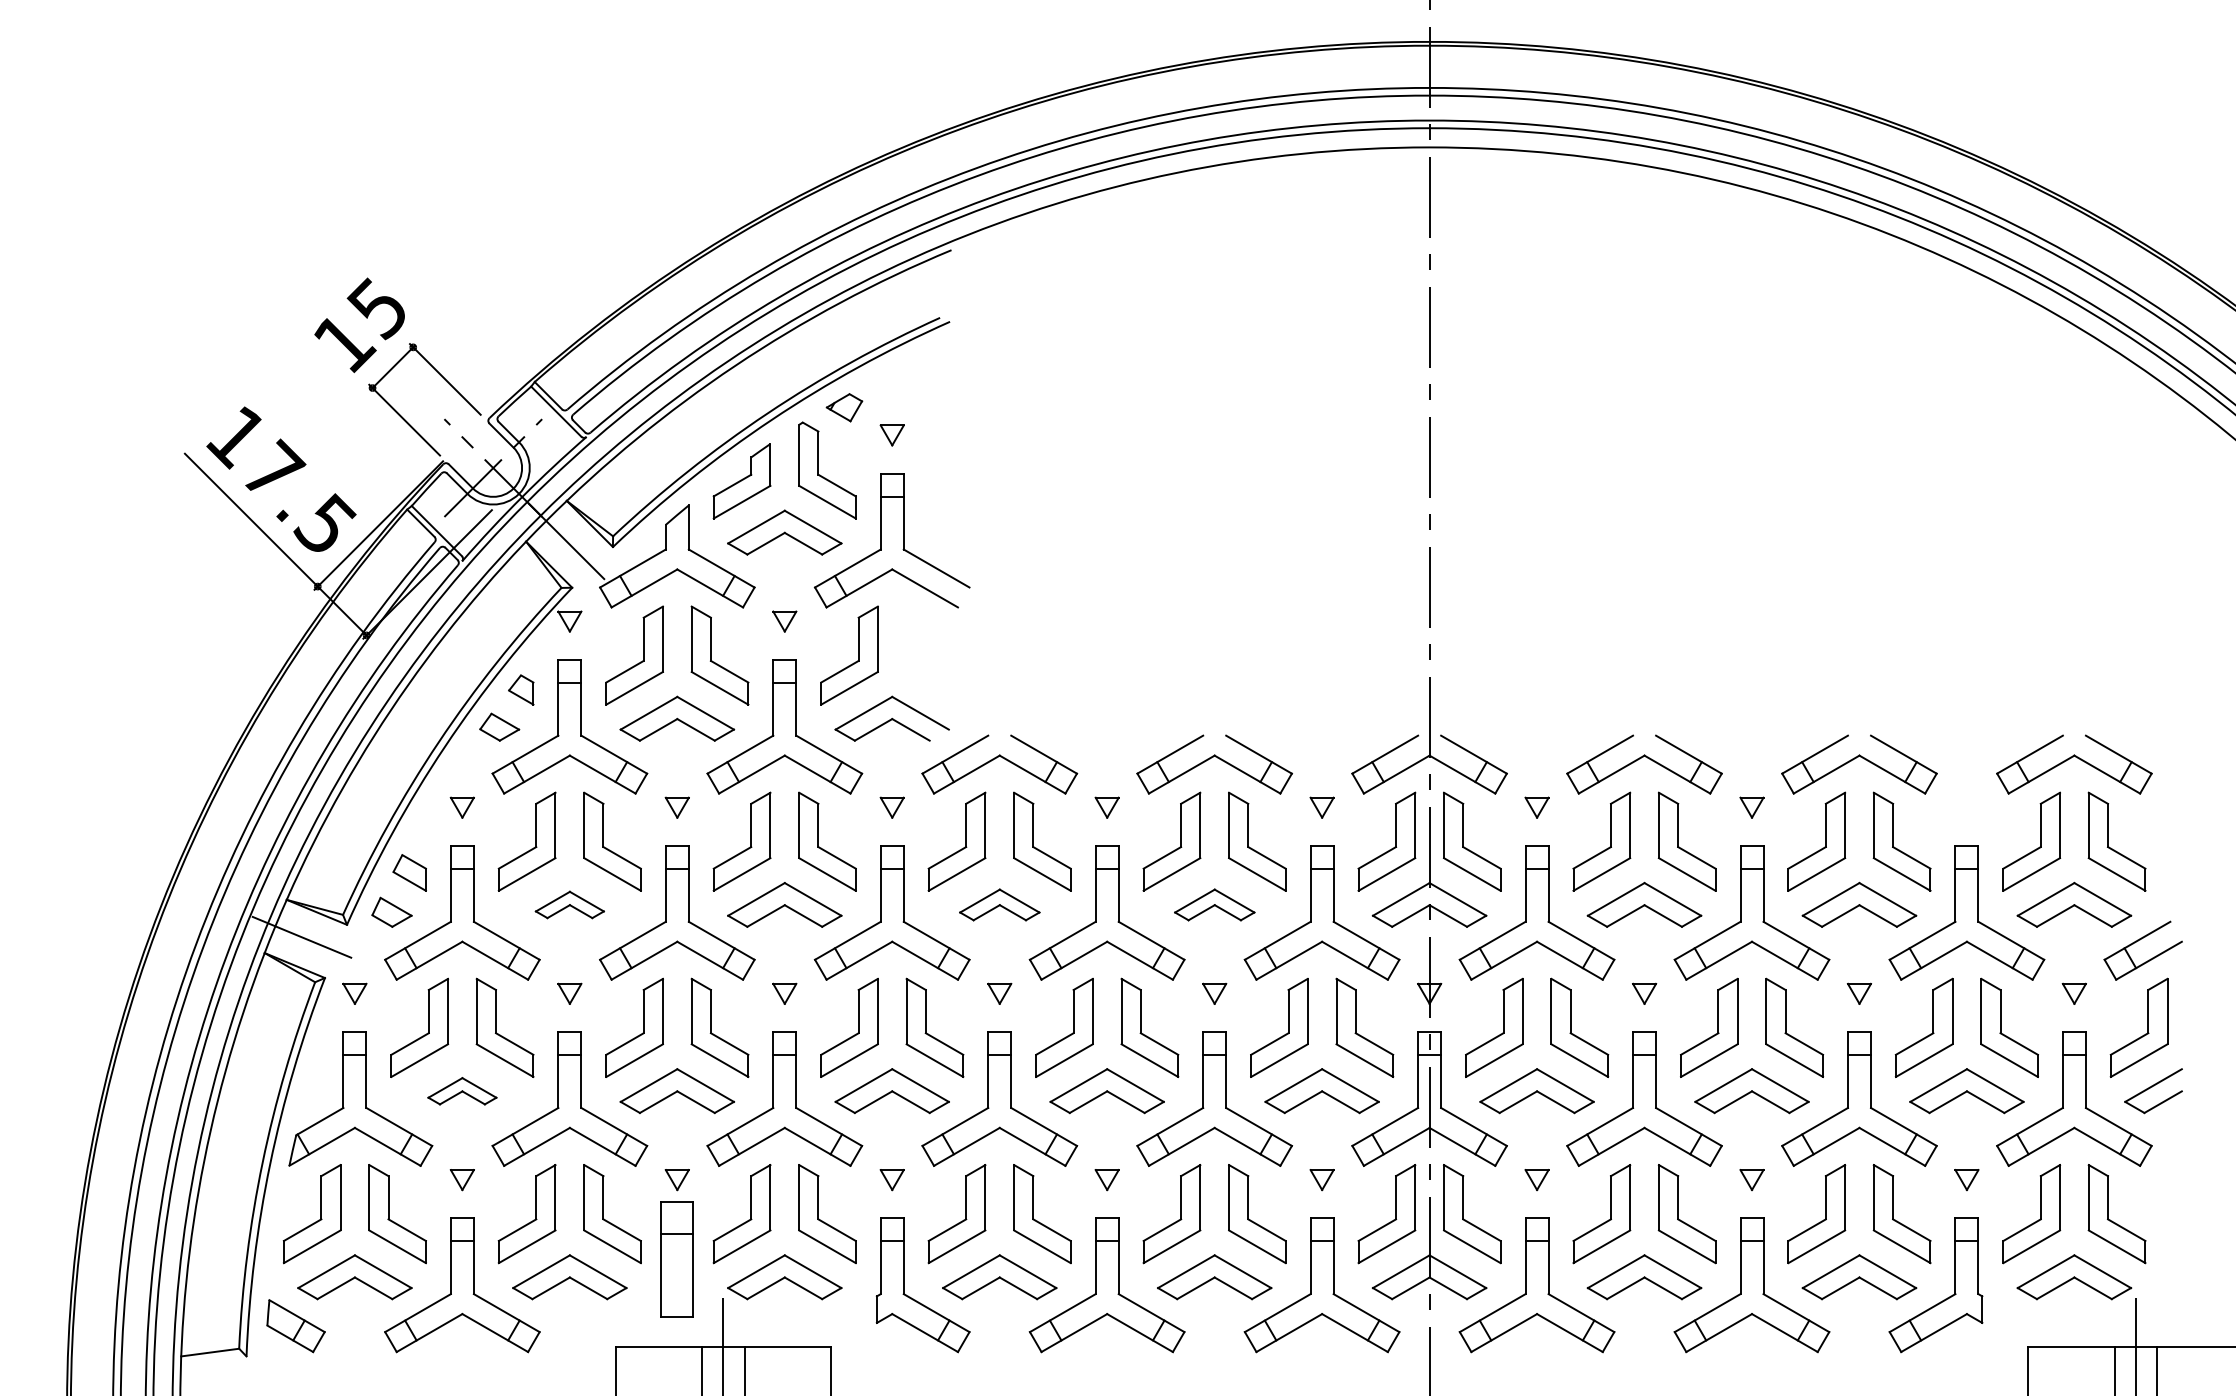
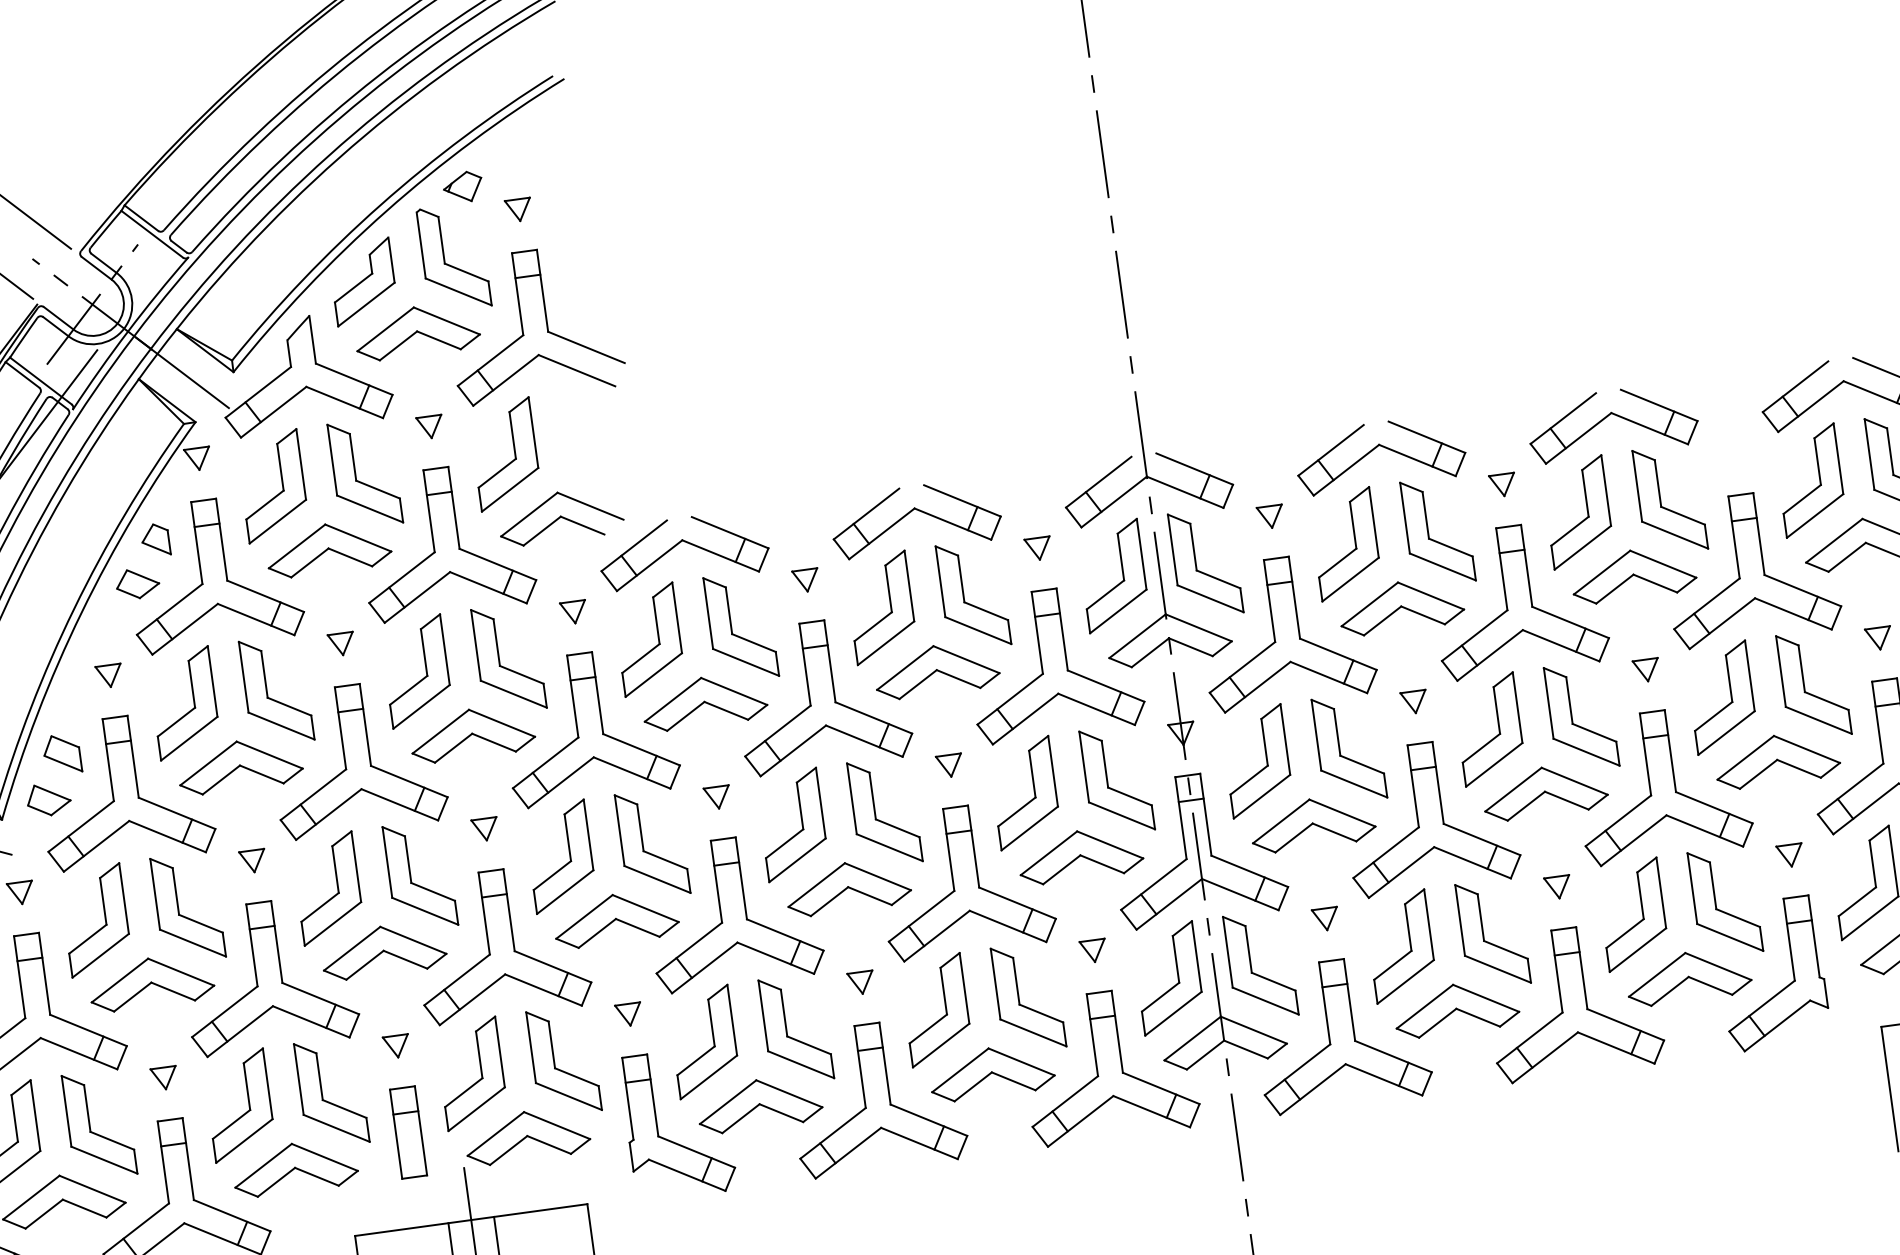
part: (569, 904) -> (239, 764), size x1.67
part: (999, 904) -> (704, 701), size x1.43
part: (1214, 904) -> (936, 669), size x1.43
part: (462, 1091) -> (151, 982), size x1.67
part: (677, 1259) -> (408, 1132), size x0.71

